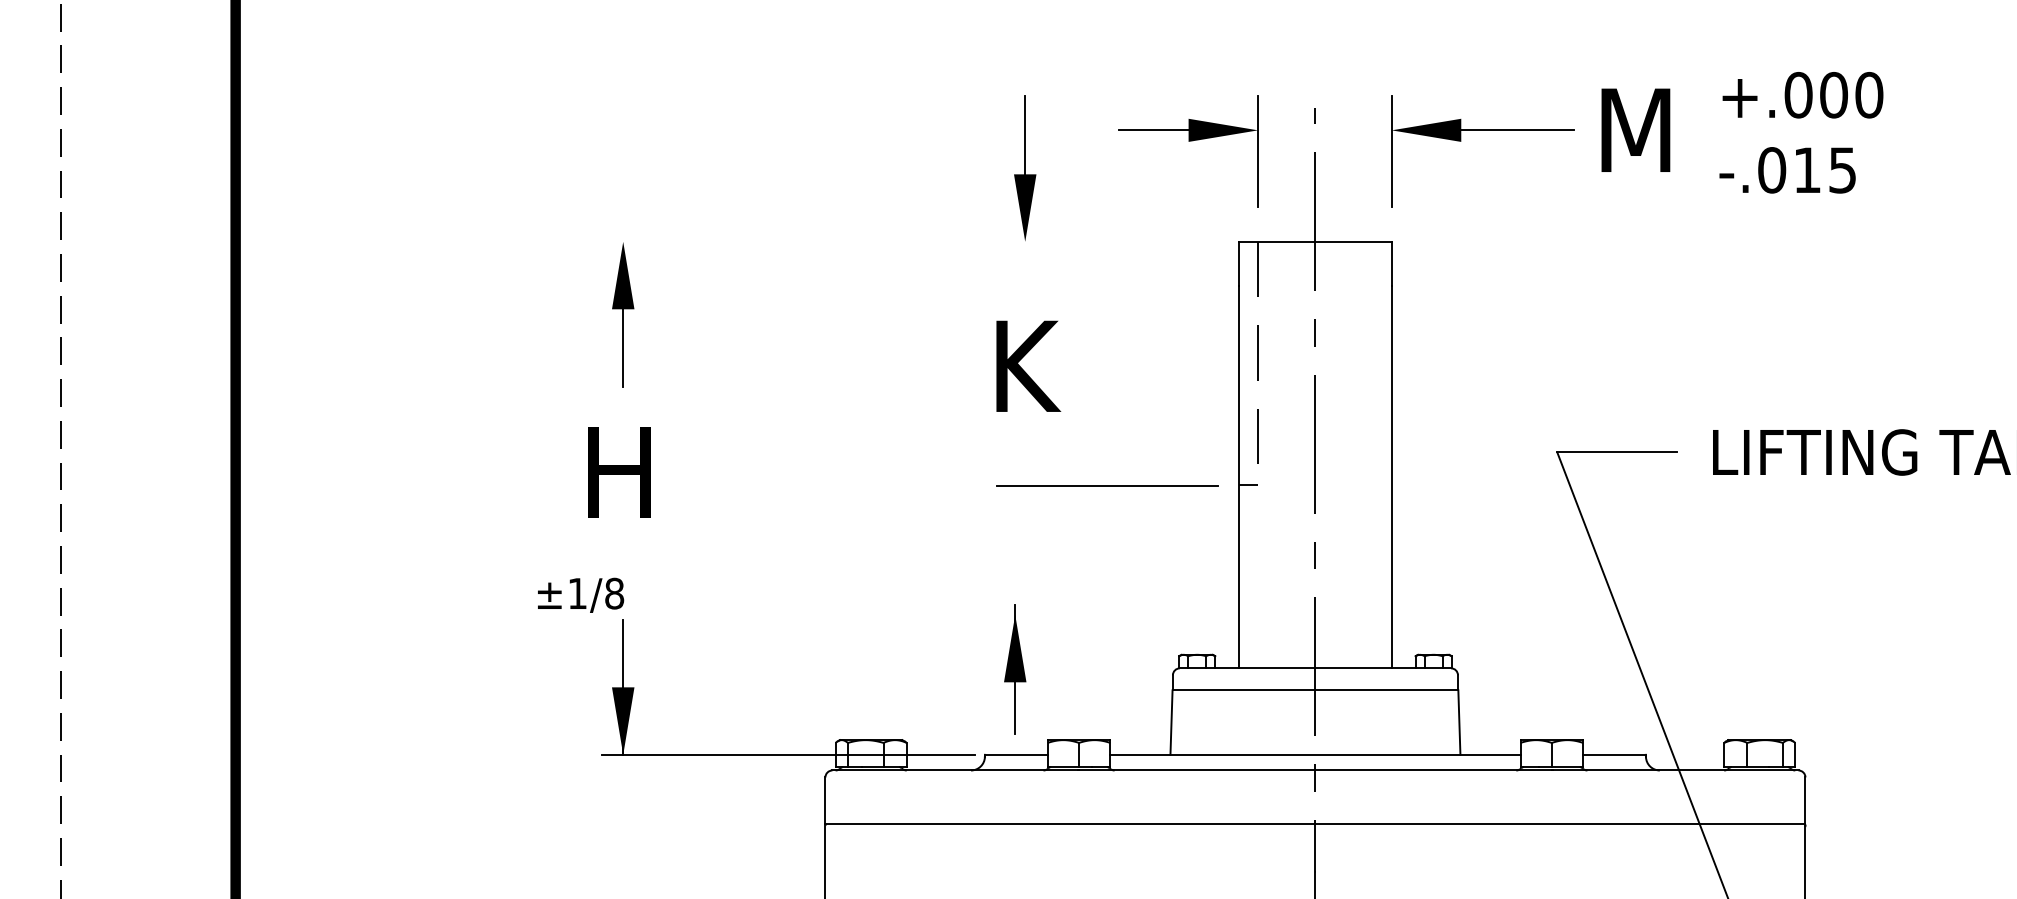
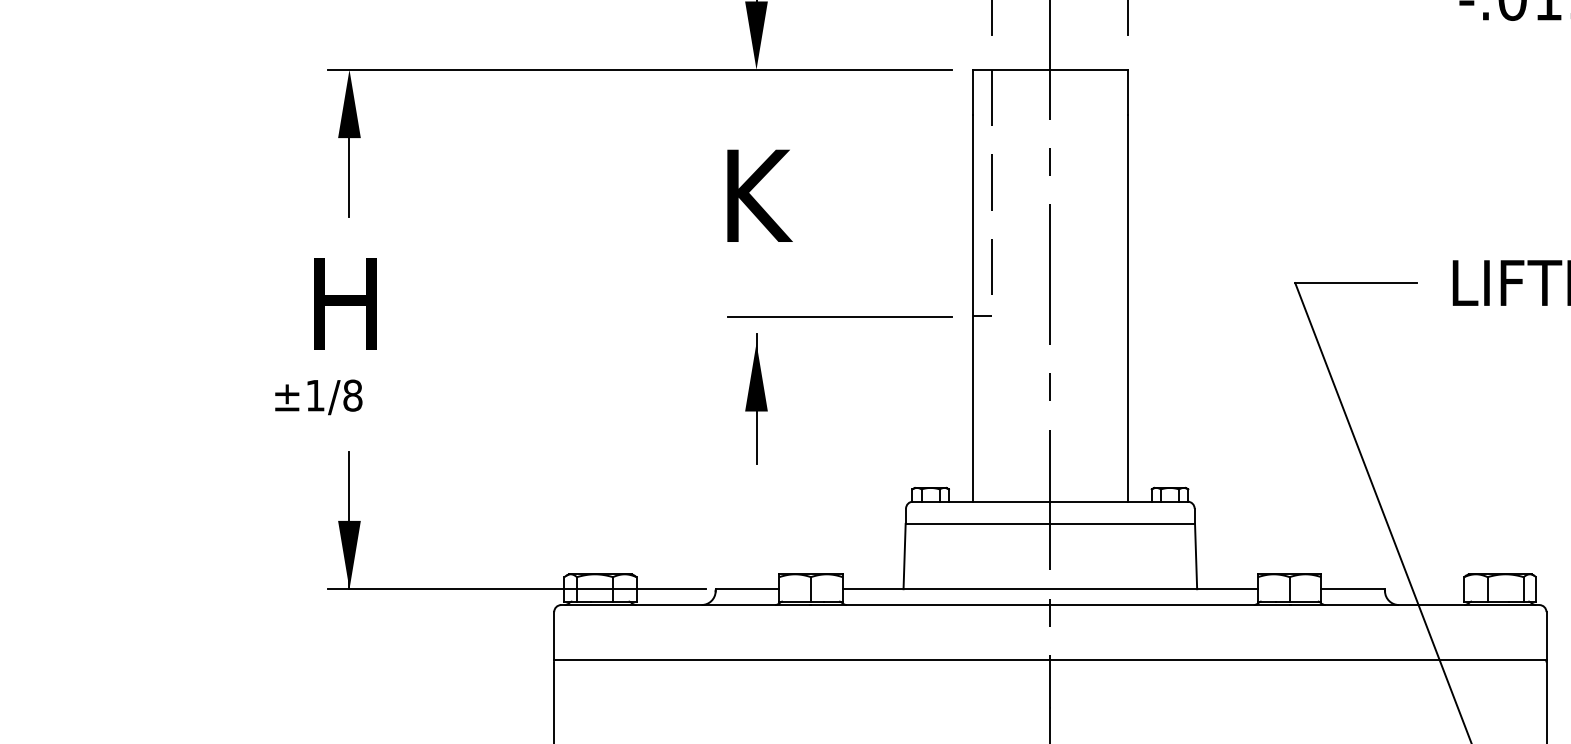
line: (910, 241) -> (640, 69), added
text: (581, 594) -> (319, 396), moved
part: (1015, 669) -> (756, 398), moved

